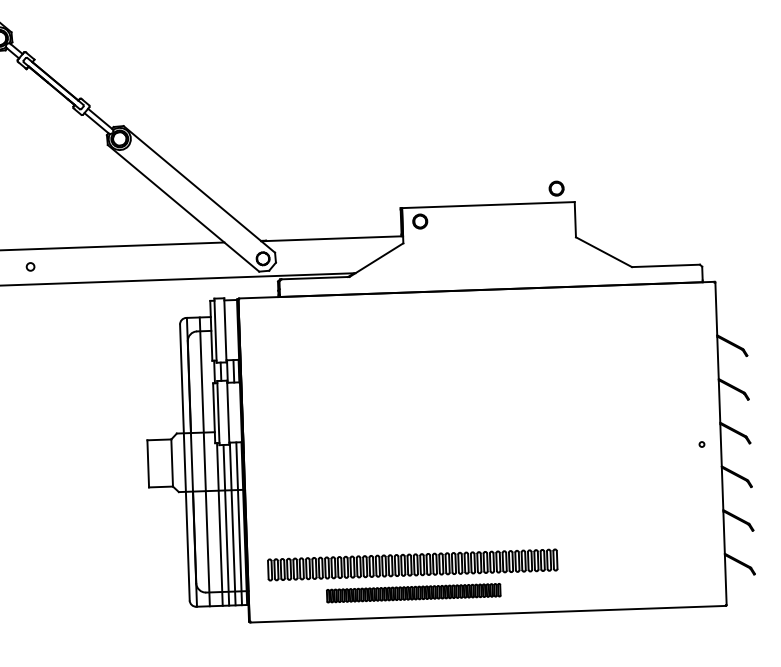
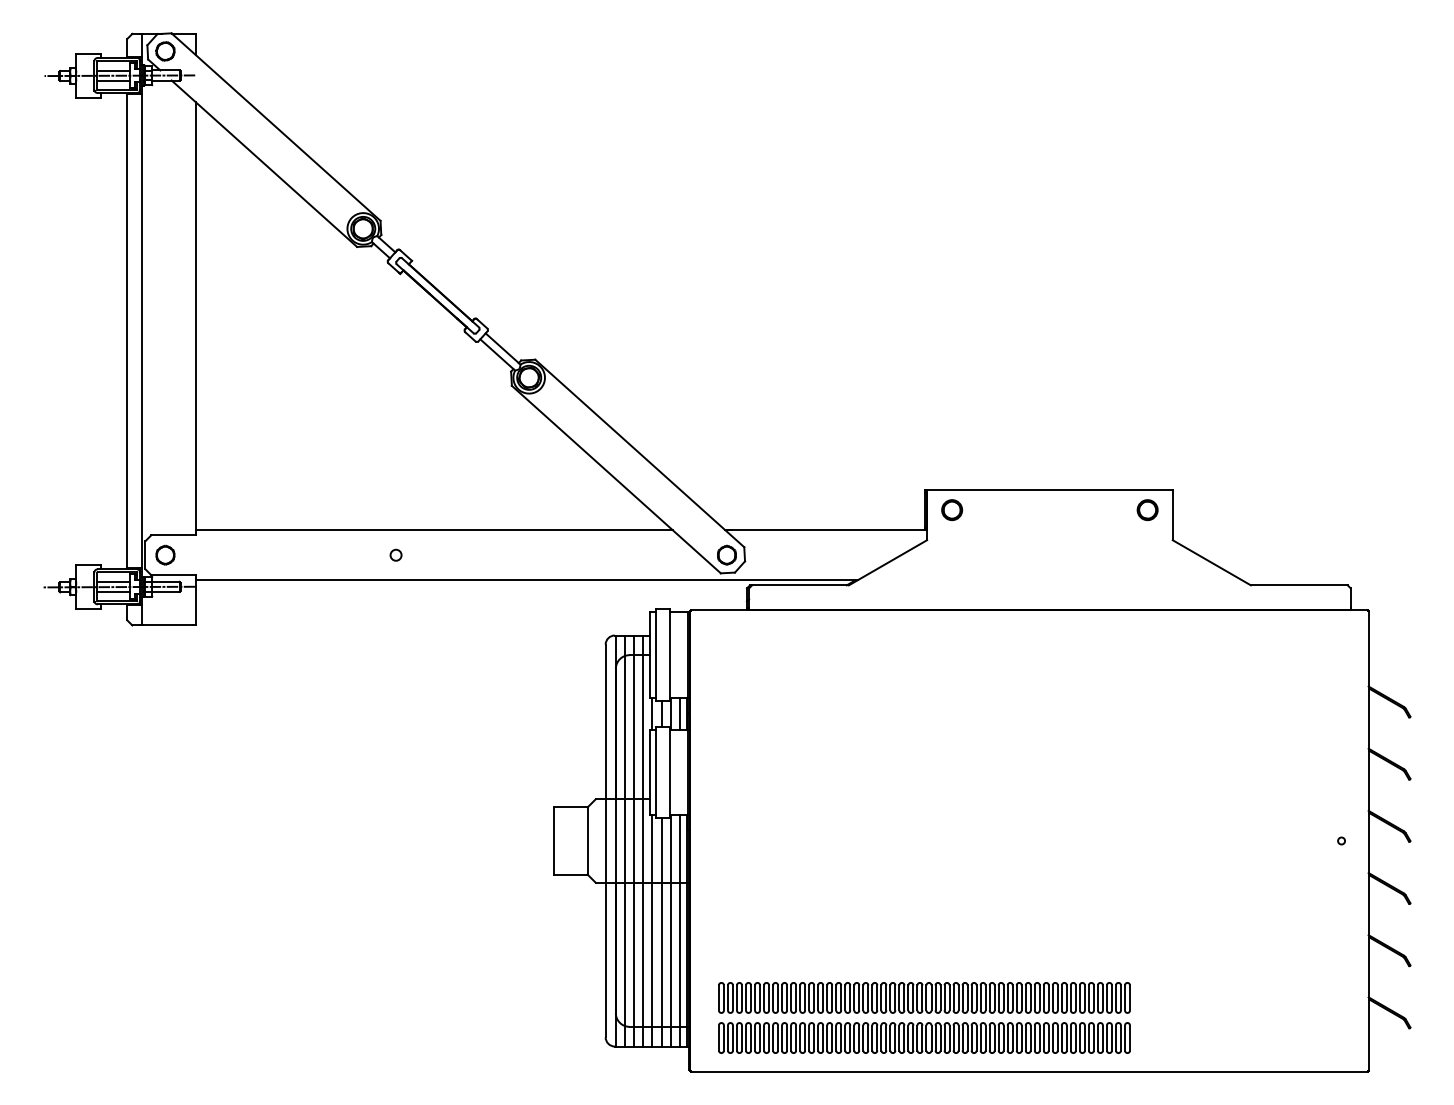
part: (556, 188) -> (1147, 510), moved
line: (198, 461) -> (624, 840), added
line: (211, 461) -> (643, 840), added
part: (413, 592) -> (924, 1037), size x1.67

